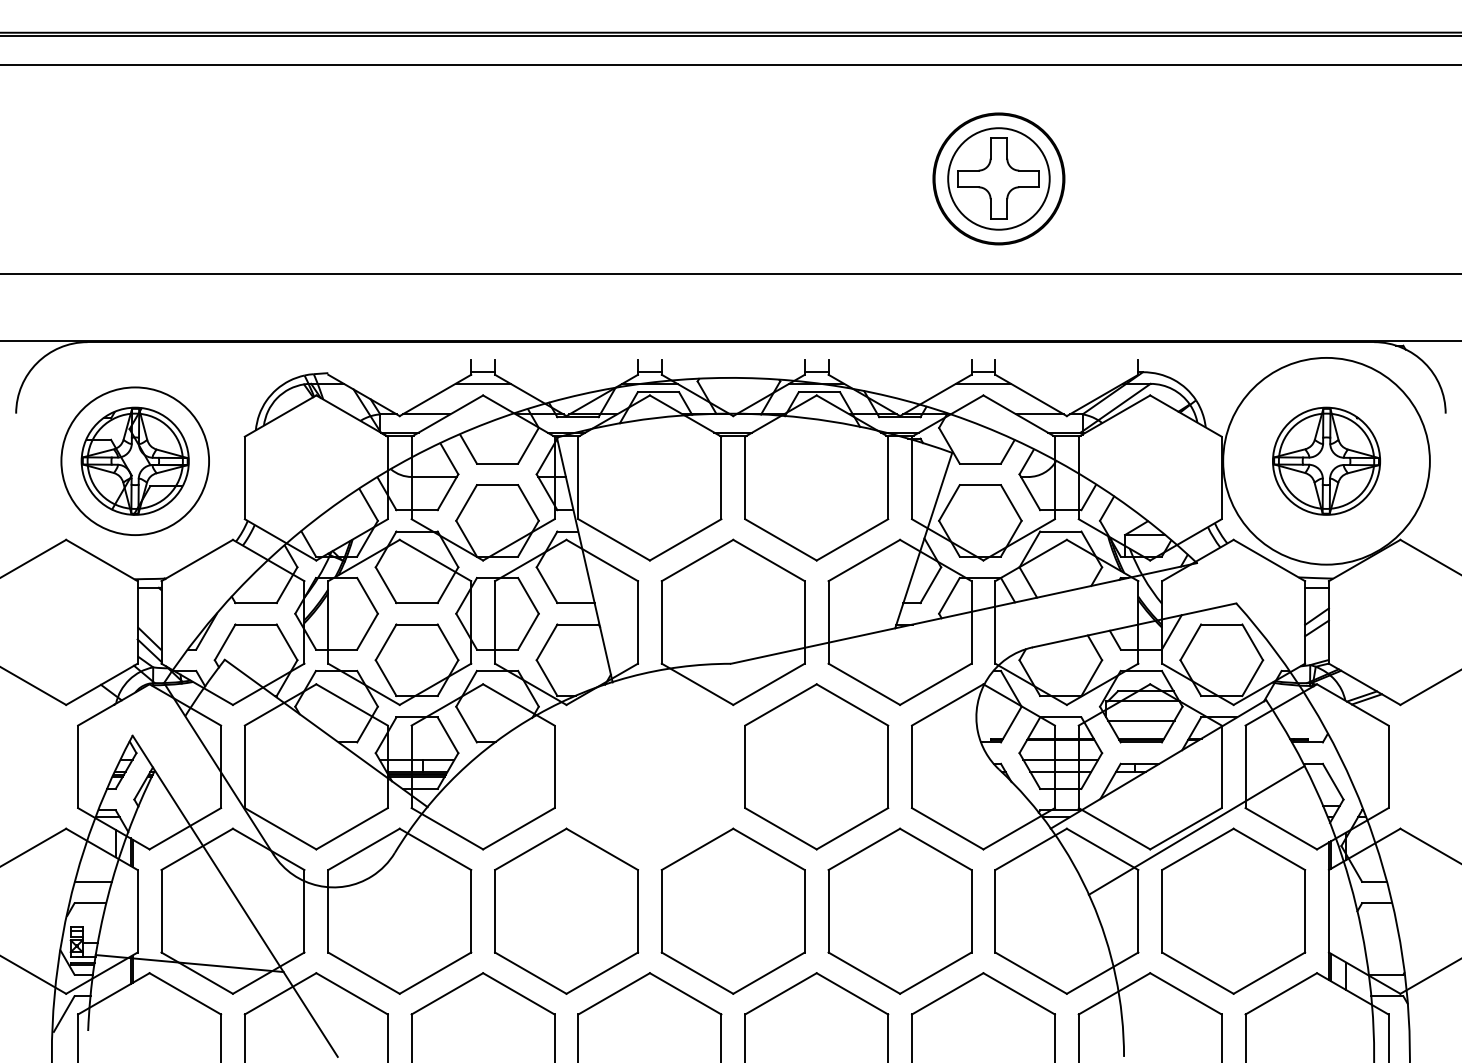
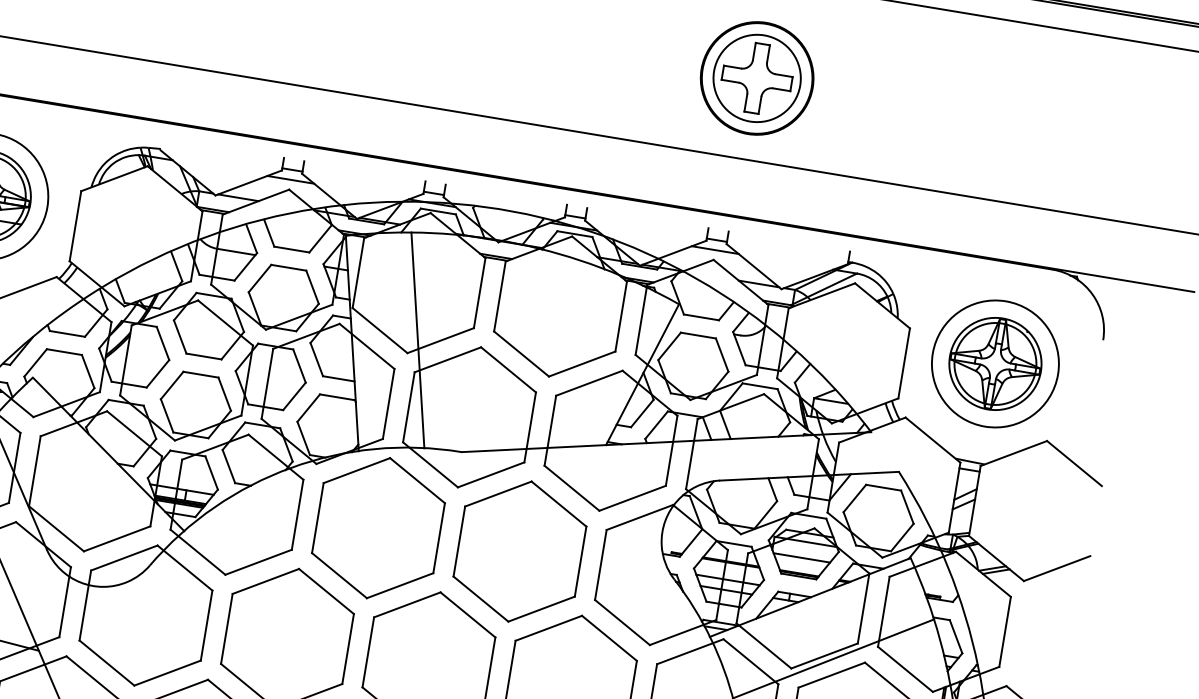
circle: (1326, 461) -> (995, 364), size x0.71
line: (659, 543) -> (418, 340), added
part: (649, 766) -> (378, 527), added

